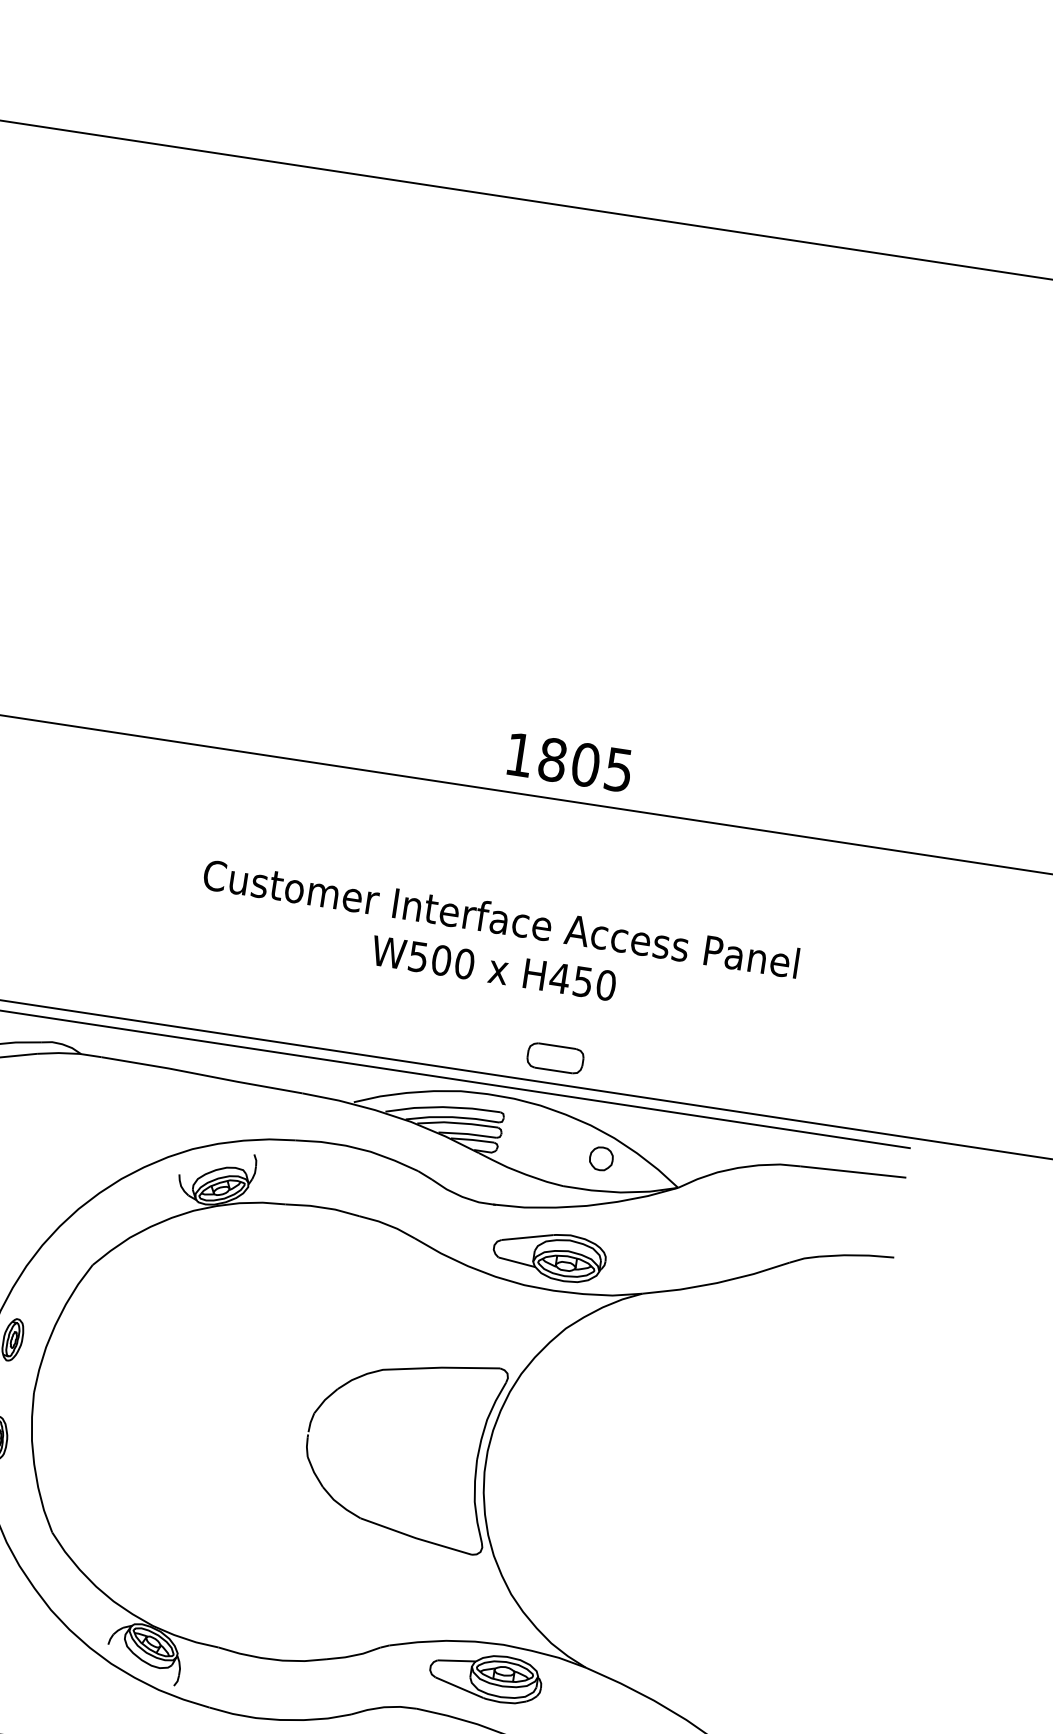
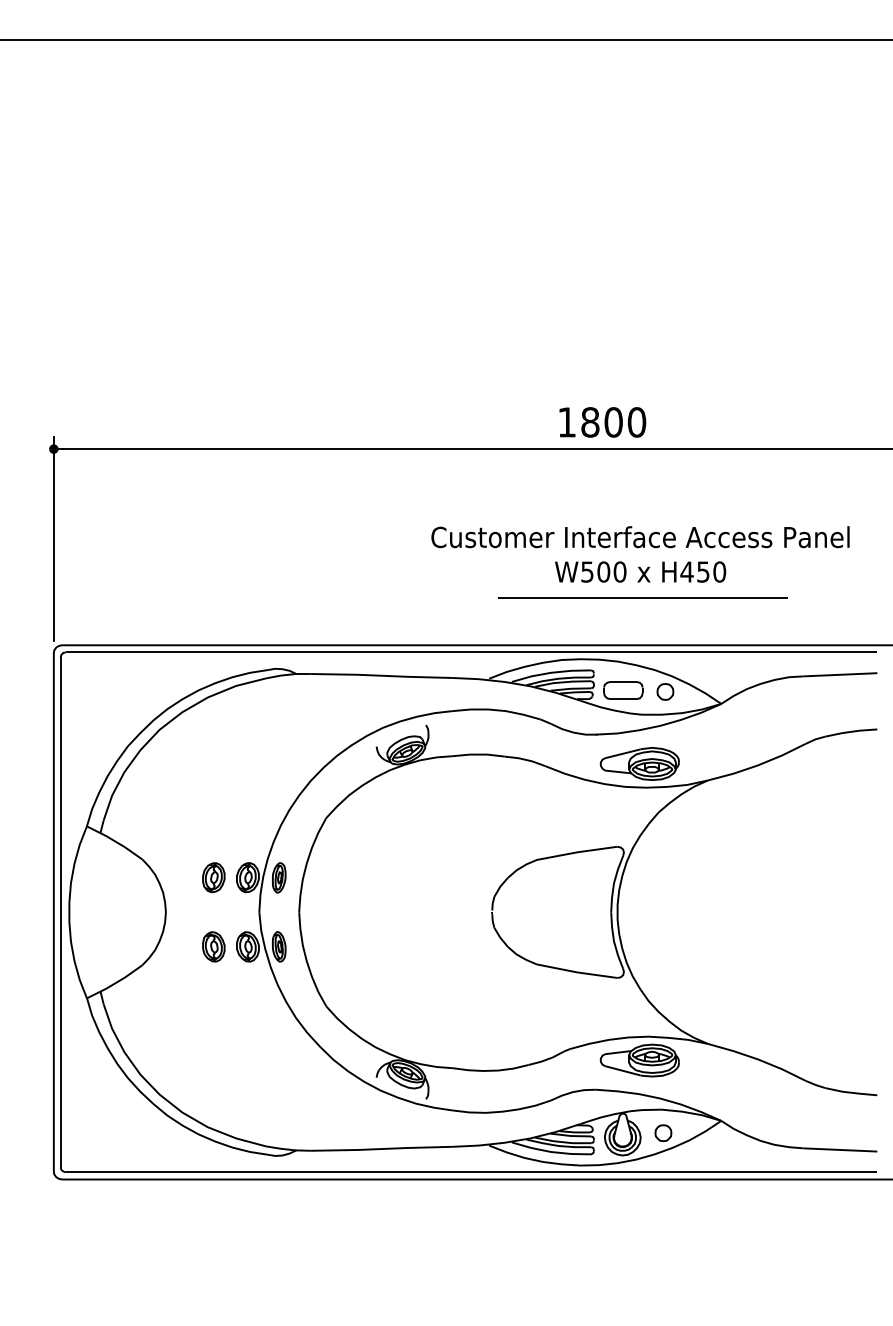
text: (618, 769) -> (636, 422), 1805 -> 1800
text: (497, 943) -> (640, 554), moved
line: (589, 1019) -> (642, 597), added
part: (555, 1058) -> (623, 690), moved

